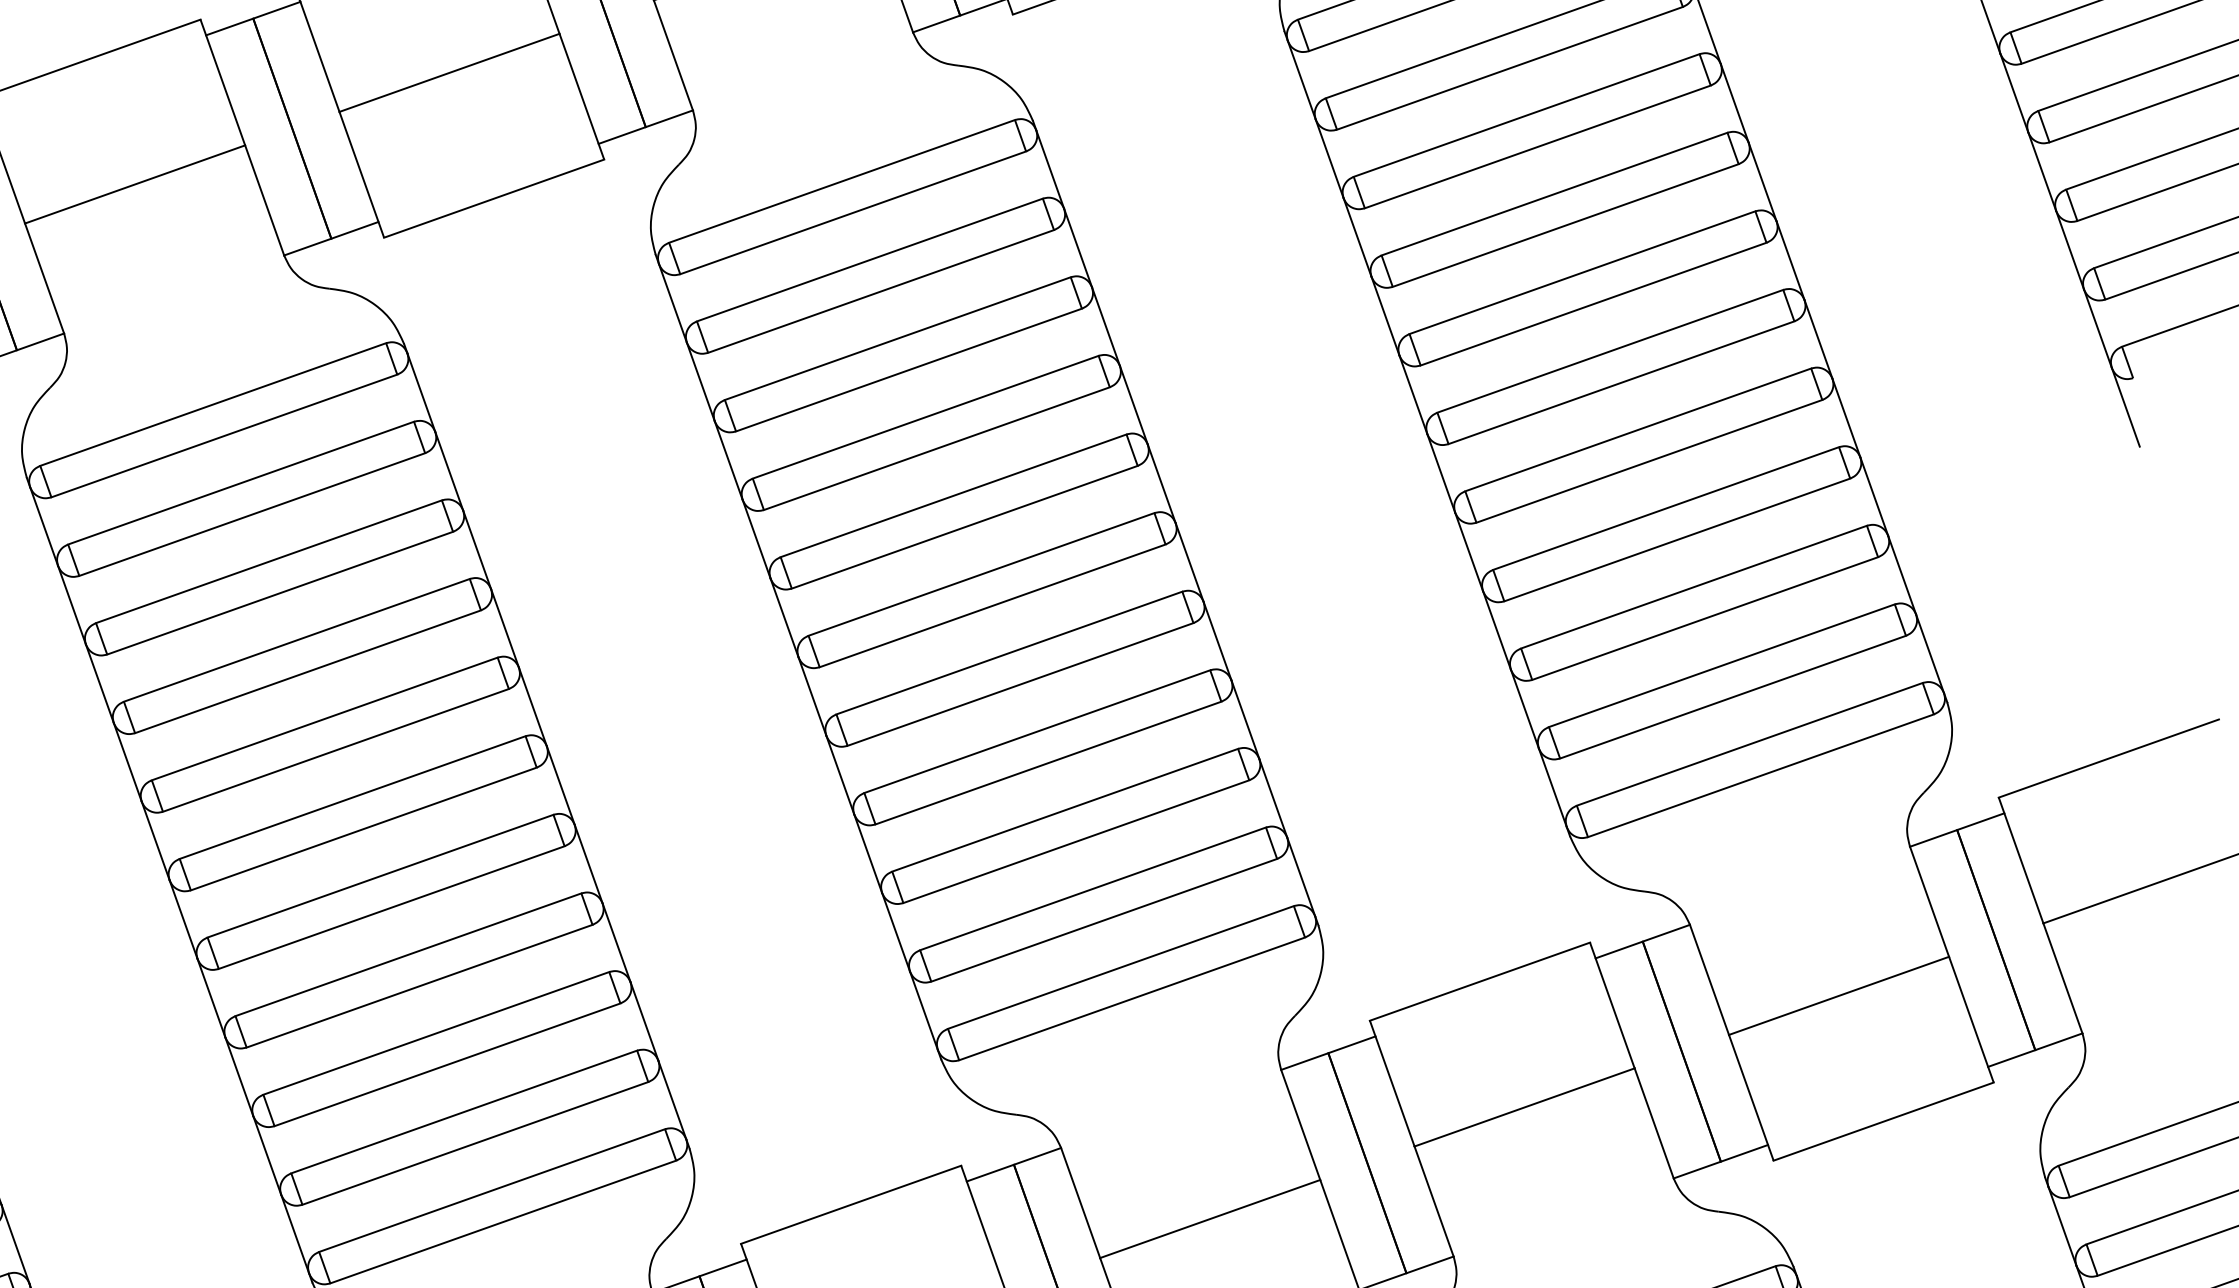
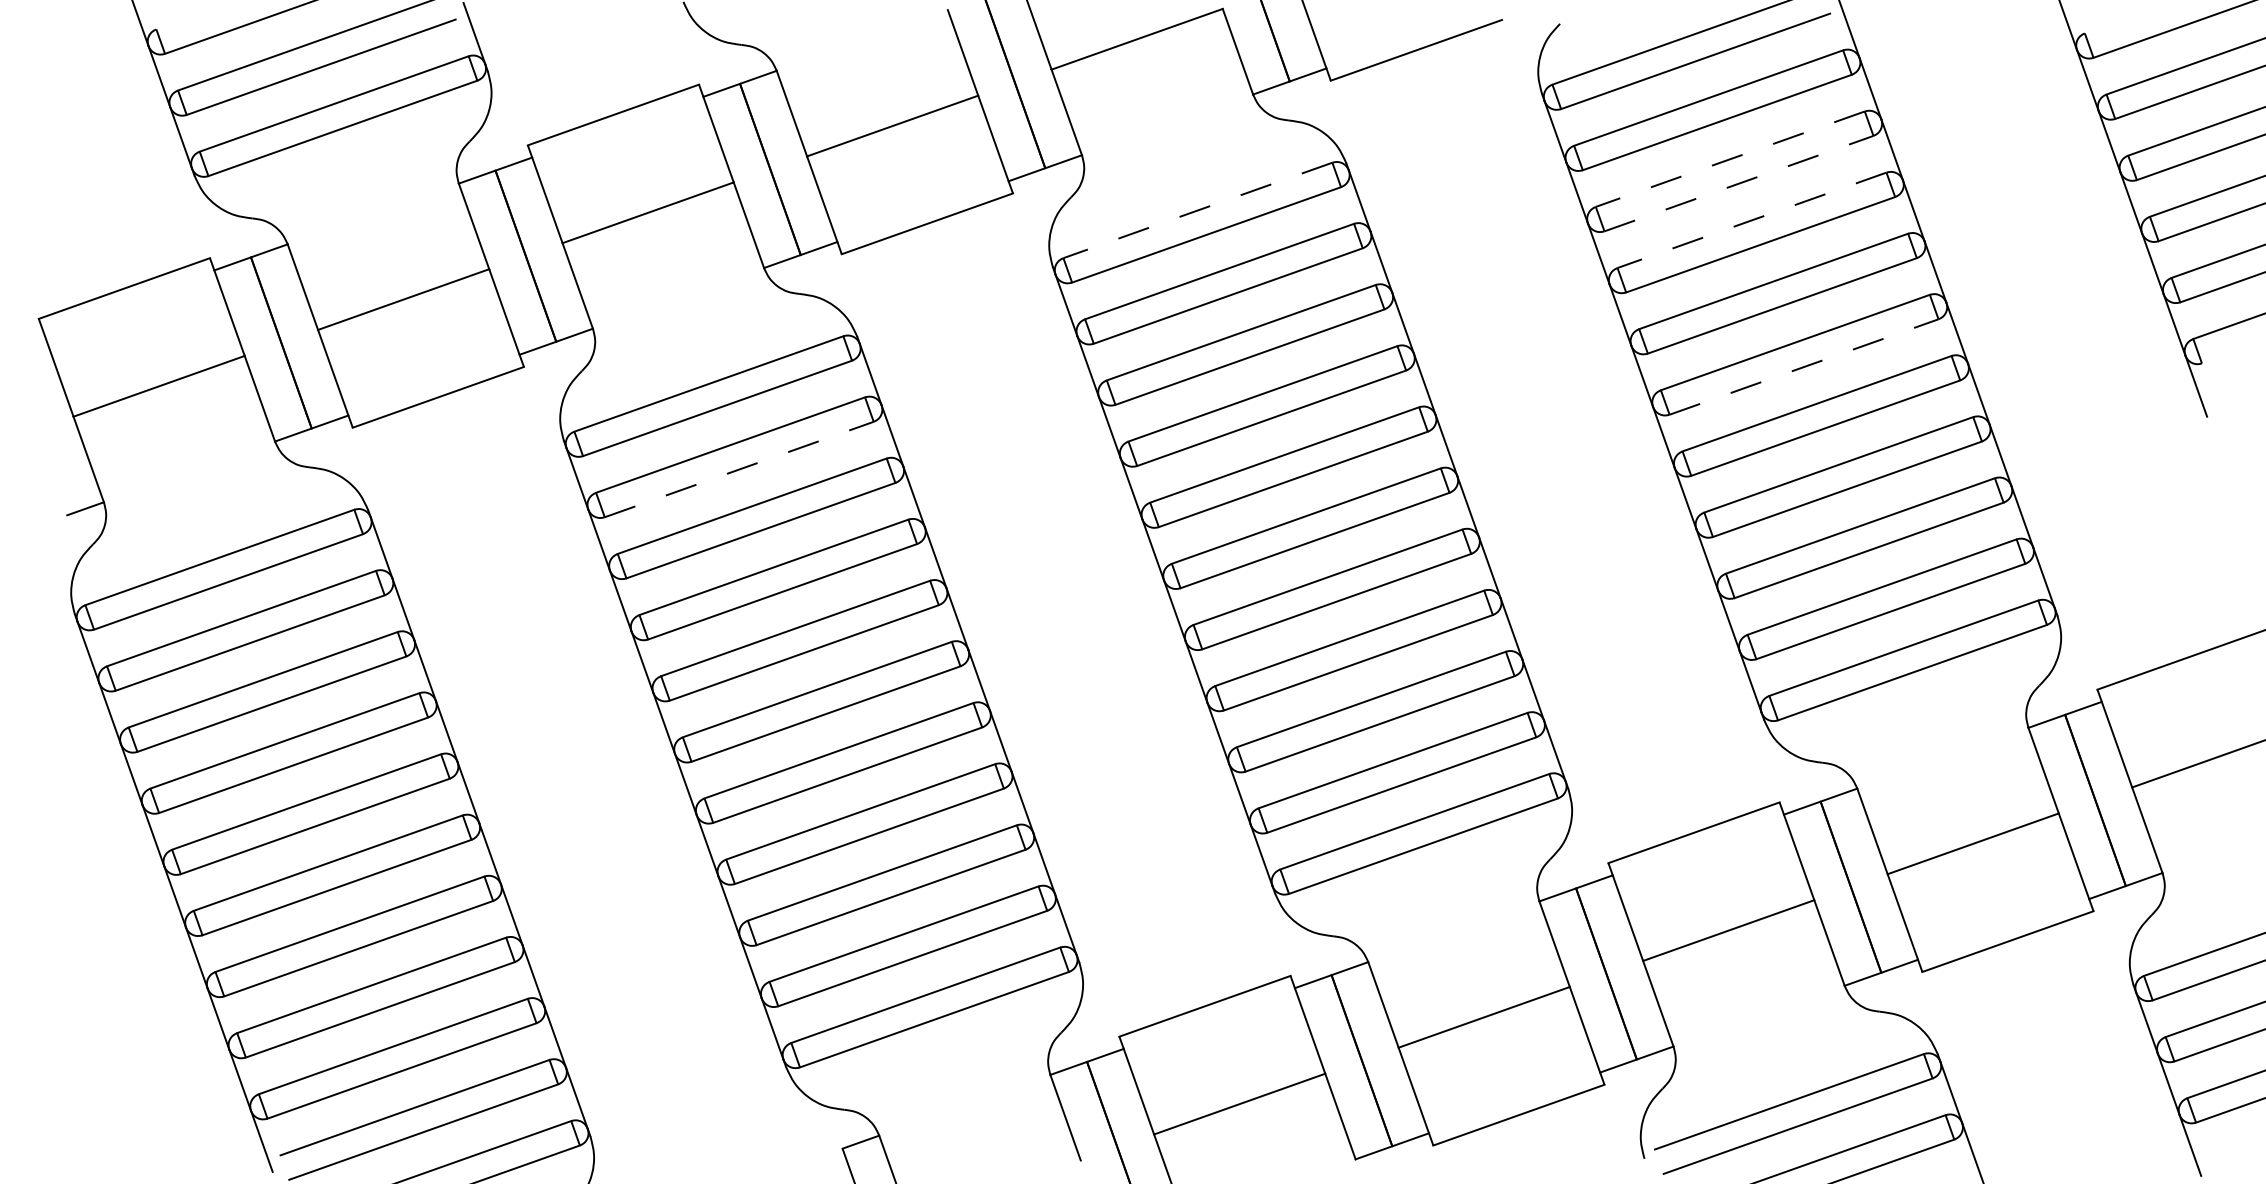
line: (1526, 115) -> (1730, 159), solid -> dashed
line: (1537, 146) -> (1738, 183), solid -> dashed
line: (841, 181) -> (1197, 210), solid -> dashed
line: (1555, 194) -> (1752, 220), solid -> dashed
line: (1622, 383) -> (1804, 367), solid -> dashed
line: (252, 514) -> (739, 469), solid -> dashed

